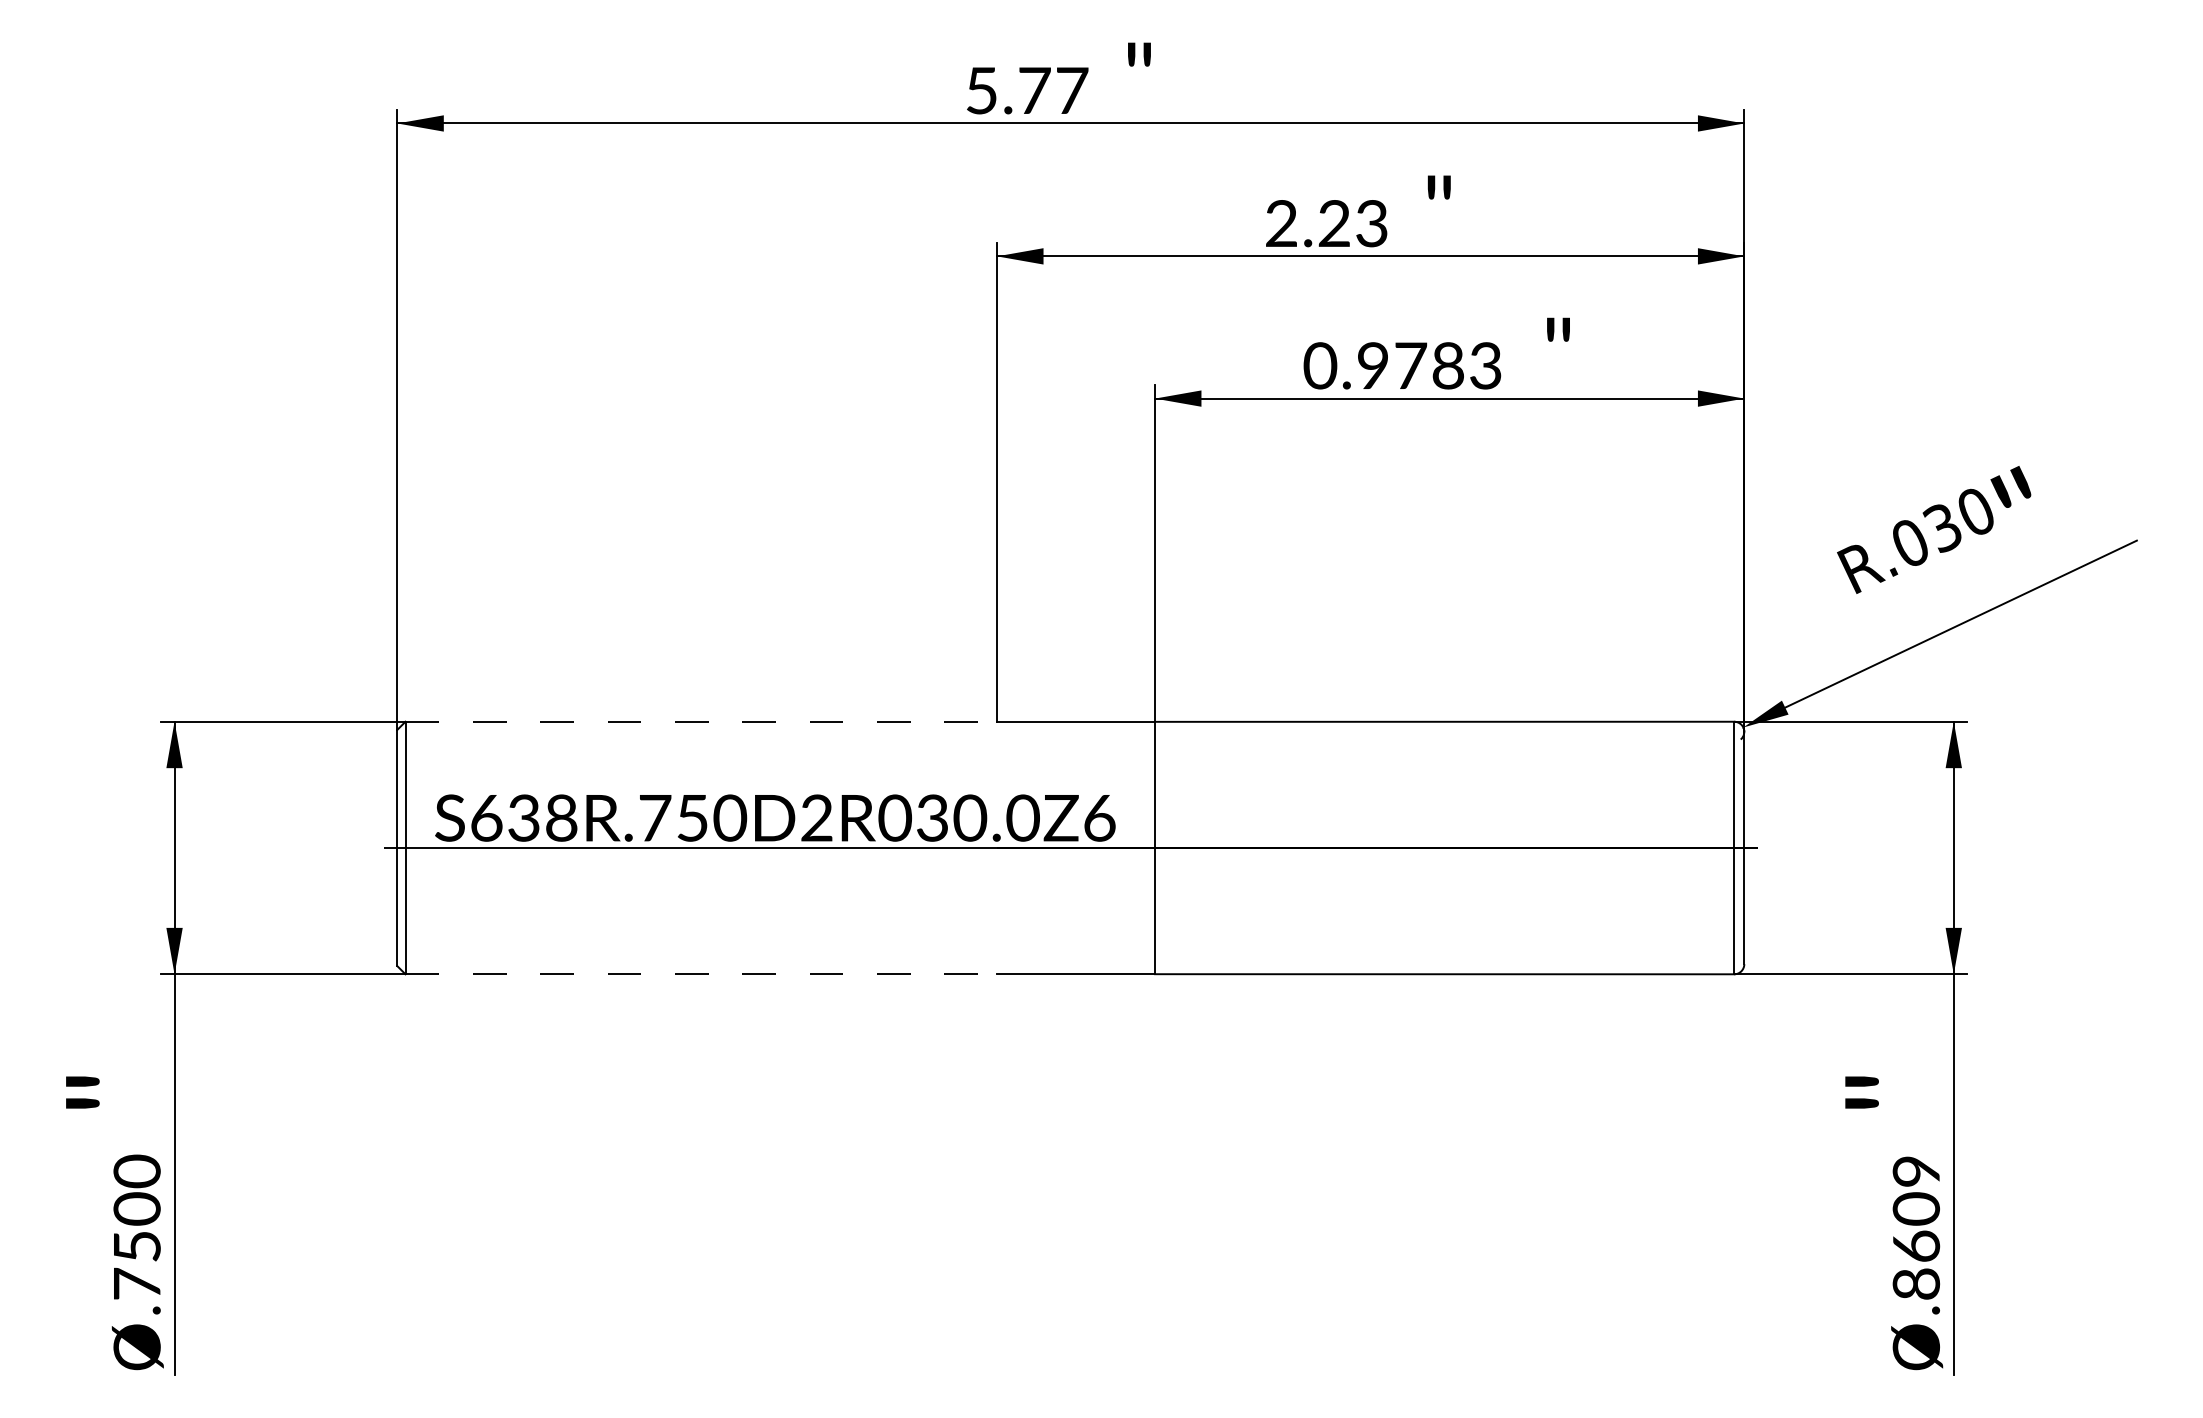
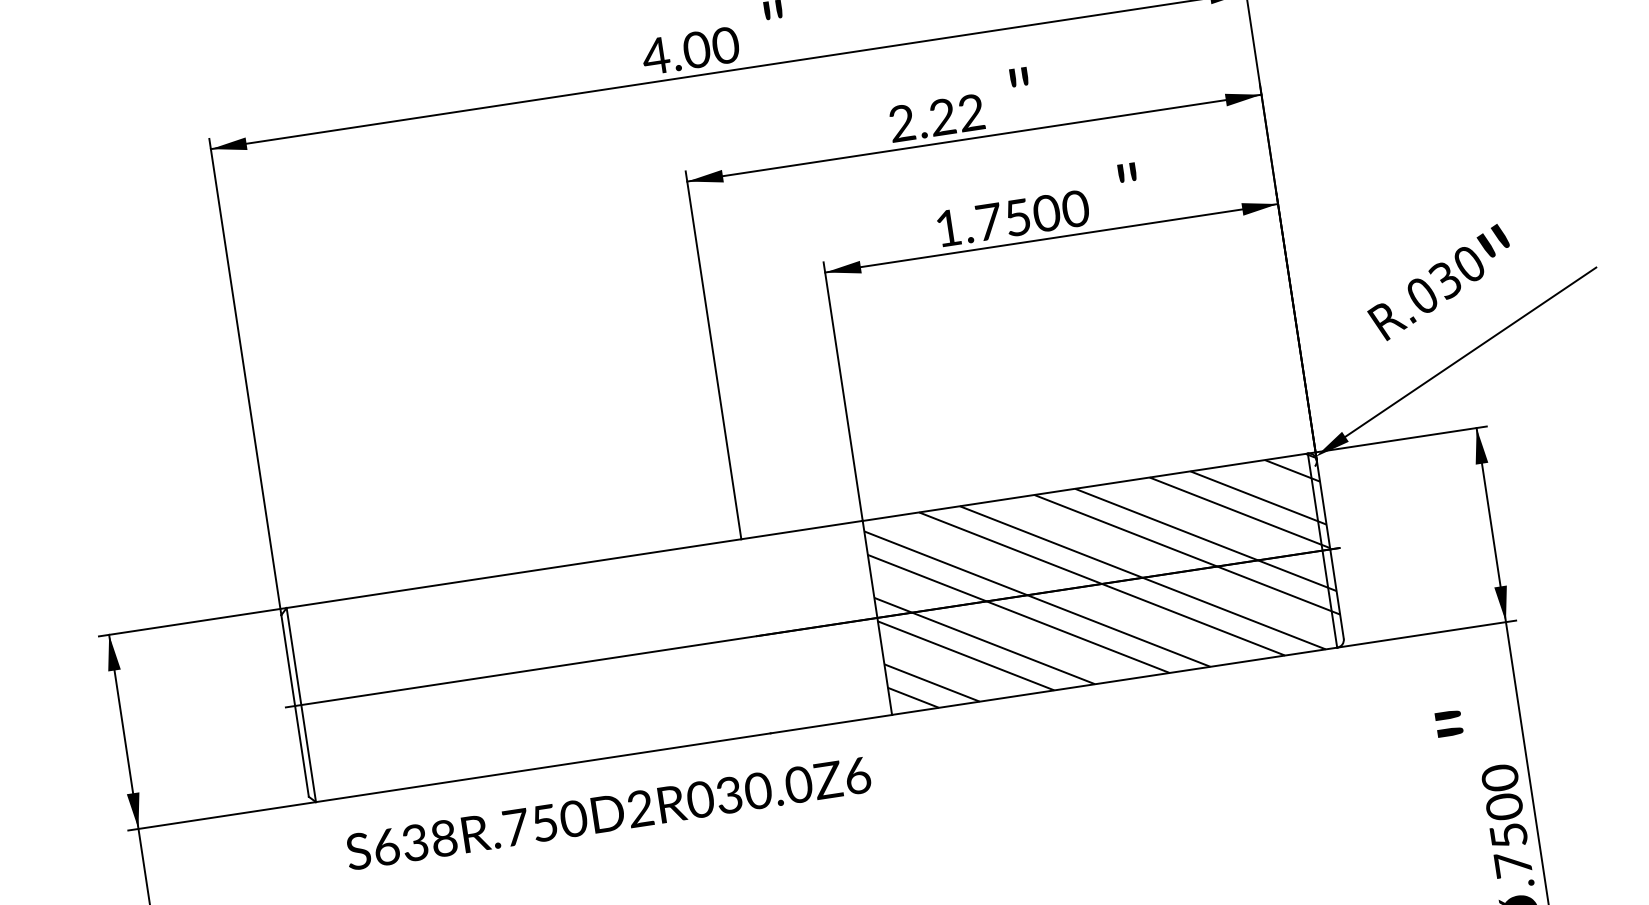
text: (1026, 90) -> (690, 50), 5.77 -> 4.00
text: (1371, 224) -> (971, 113), 2.23 -> 2.22
text: (1402, 365) -> (1011, 218), 0.9783 -> 1.7500
line: (701, 721) -> (514, 573), dashed -> solid
text: (775, 817) -> (608, 813), moved
hatch: (1449, 847) -> (1103, 583), added
line: (701, 974) -> (543, 767), dashed -> solid
text: (1916, 1226) -> (1506, 820), .8609 -> .7500

